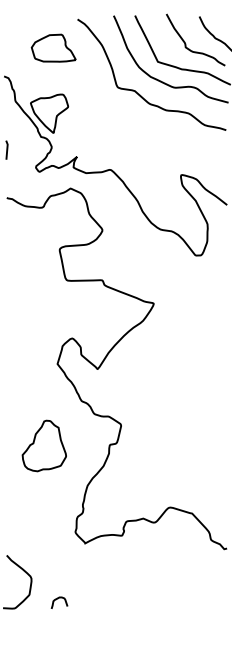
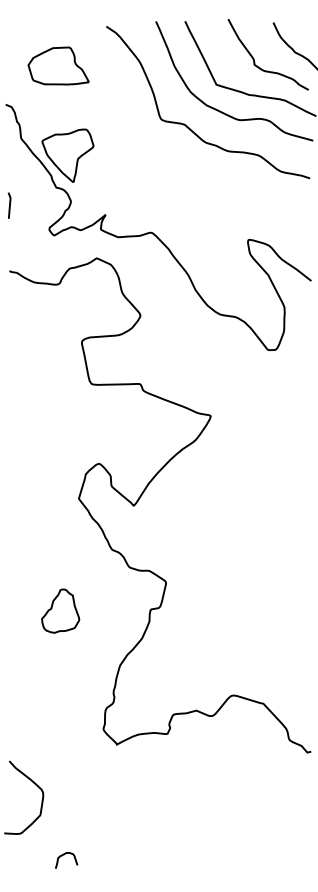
part: (53, 47) -> (58, 65), moved
part: (43, 445) -> (59, 610), size x0.62
curve: (58, 599) -> (65, 855), moved

